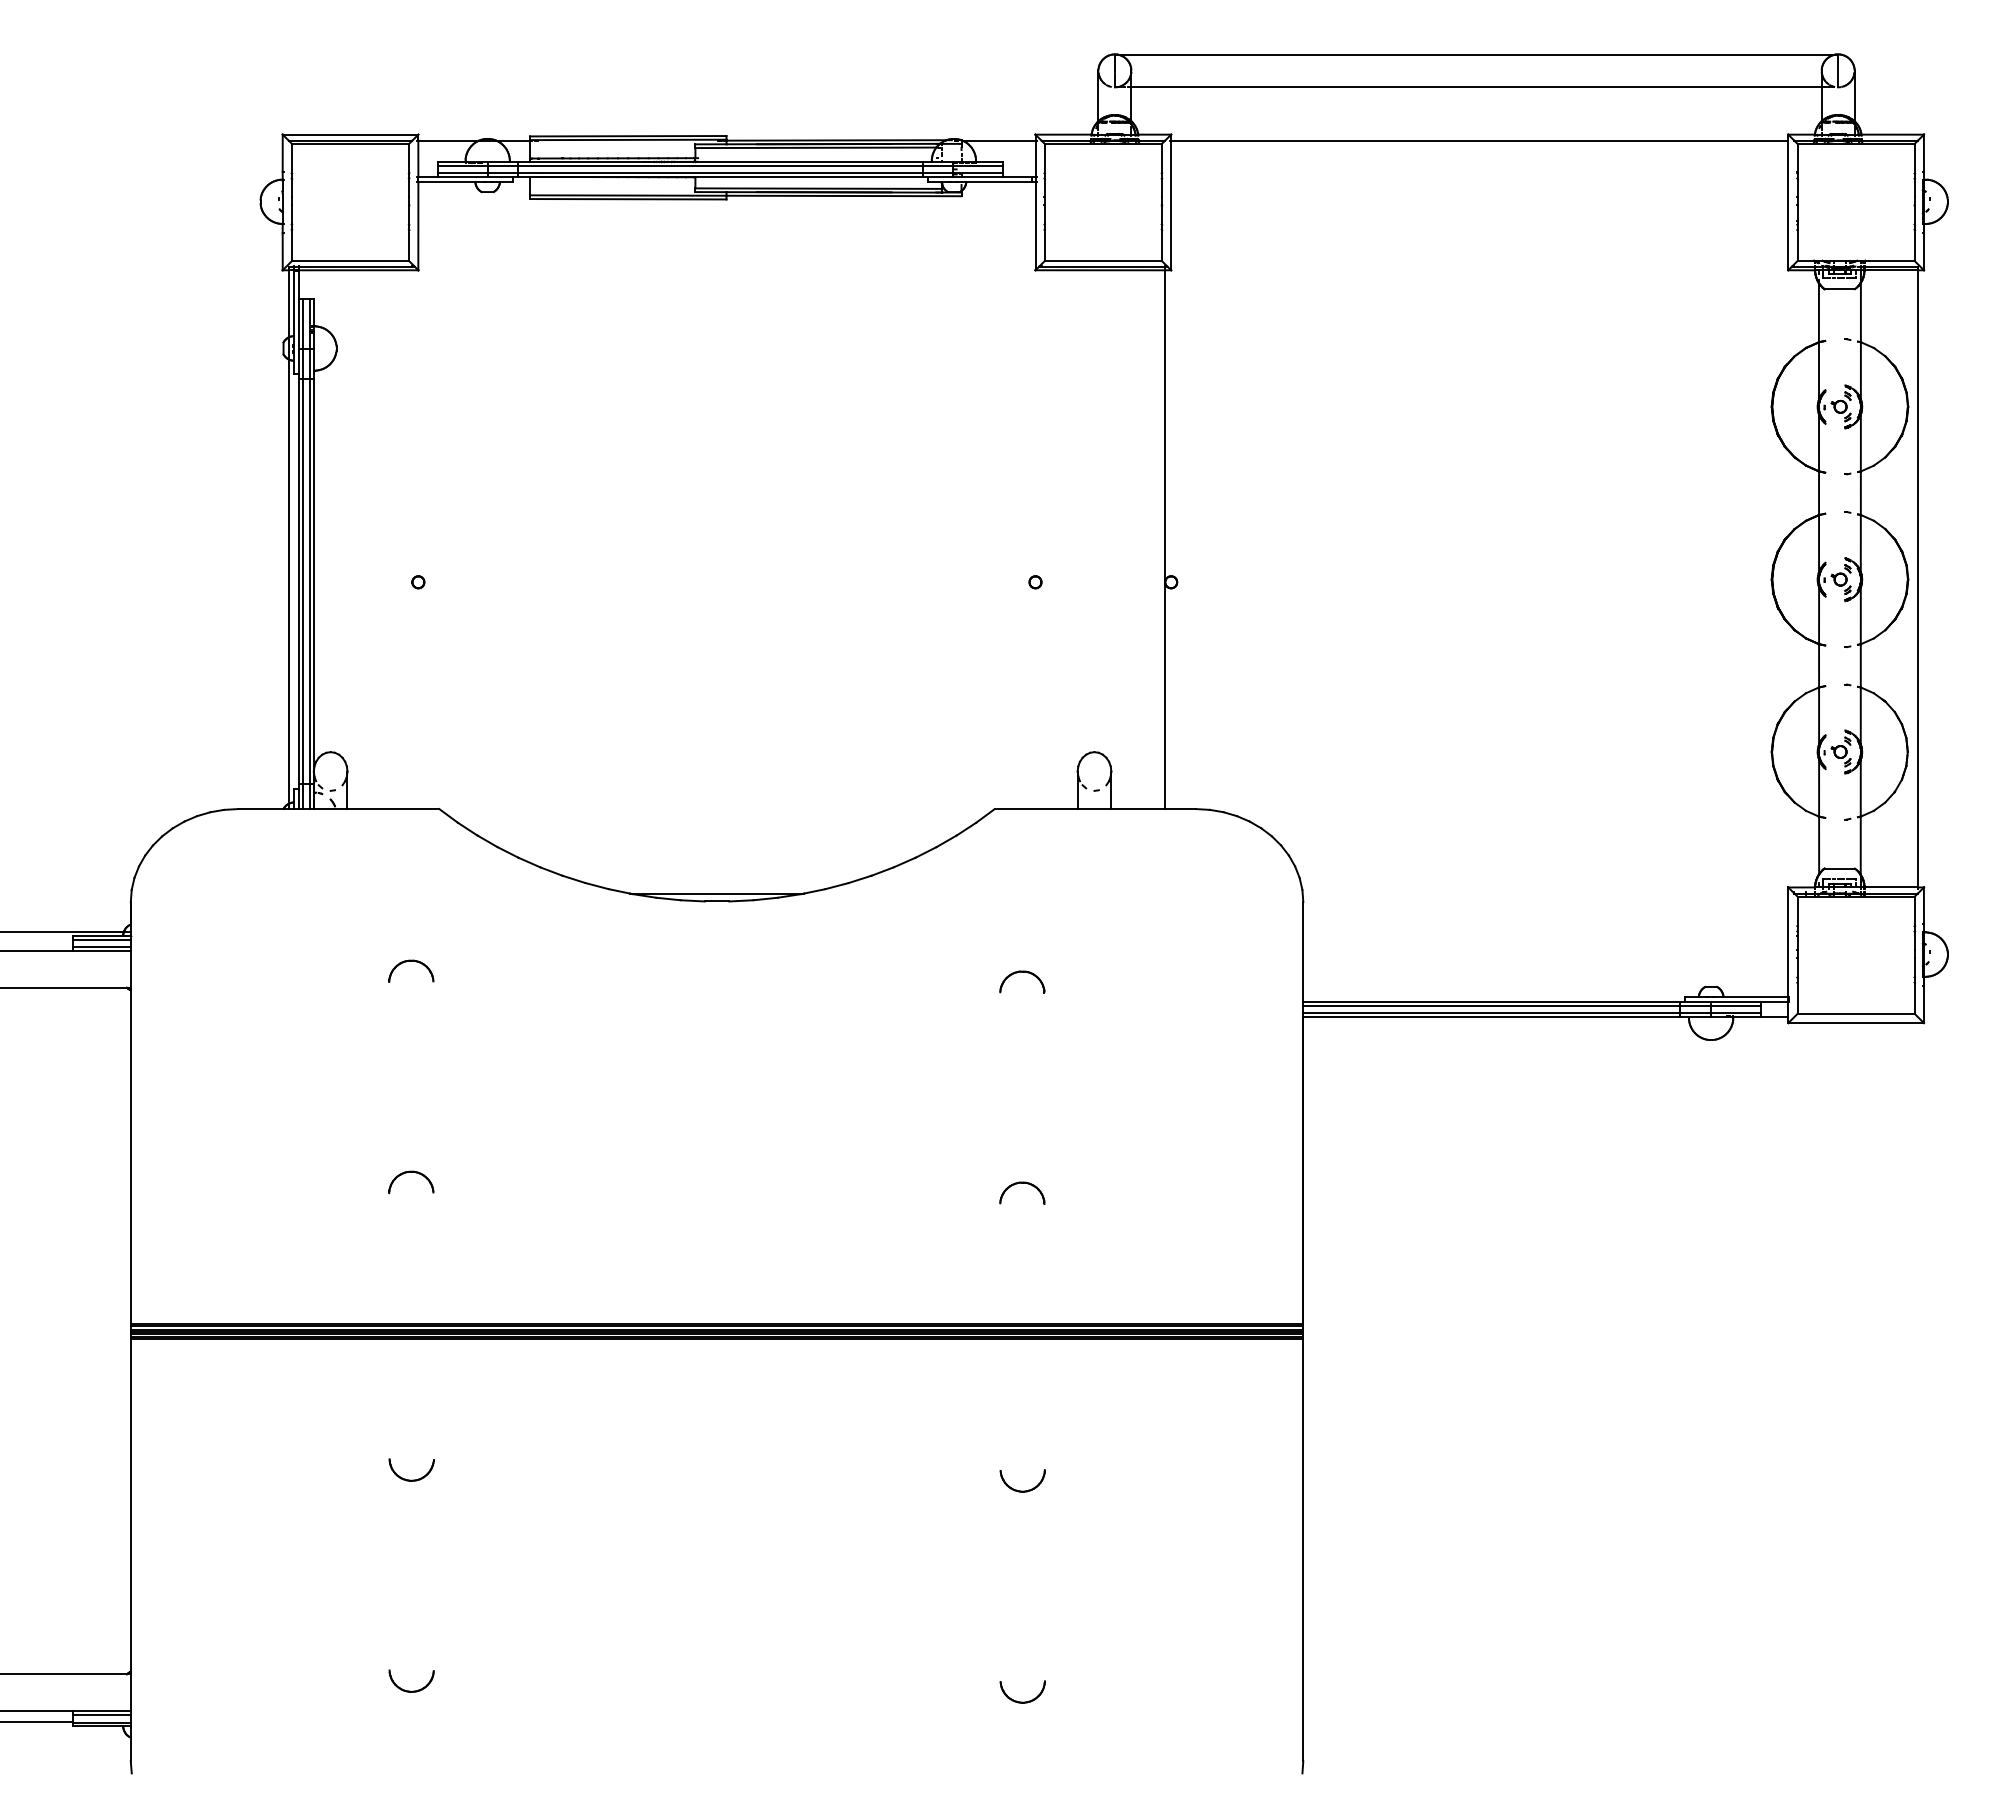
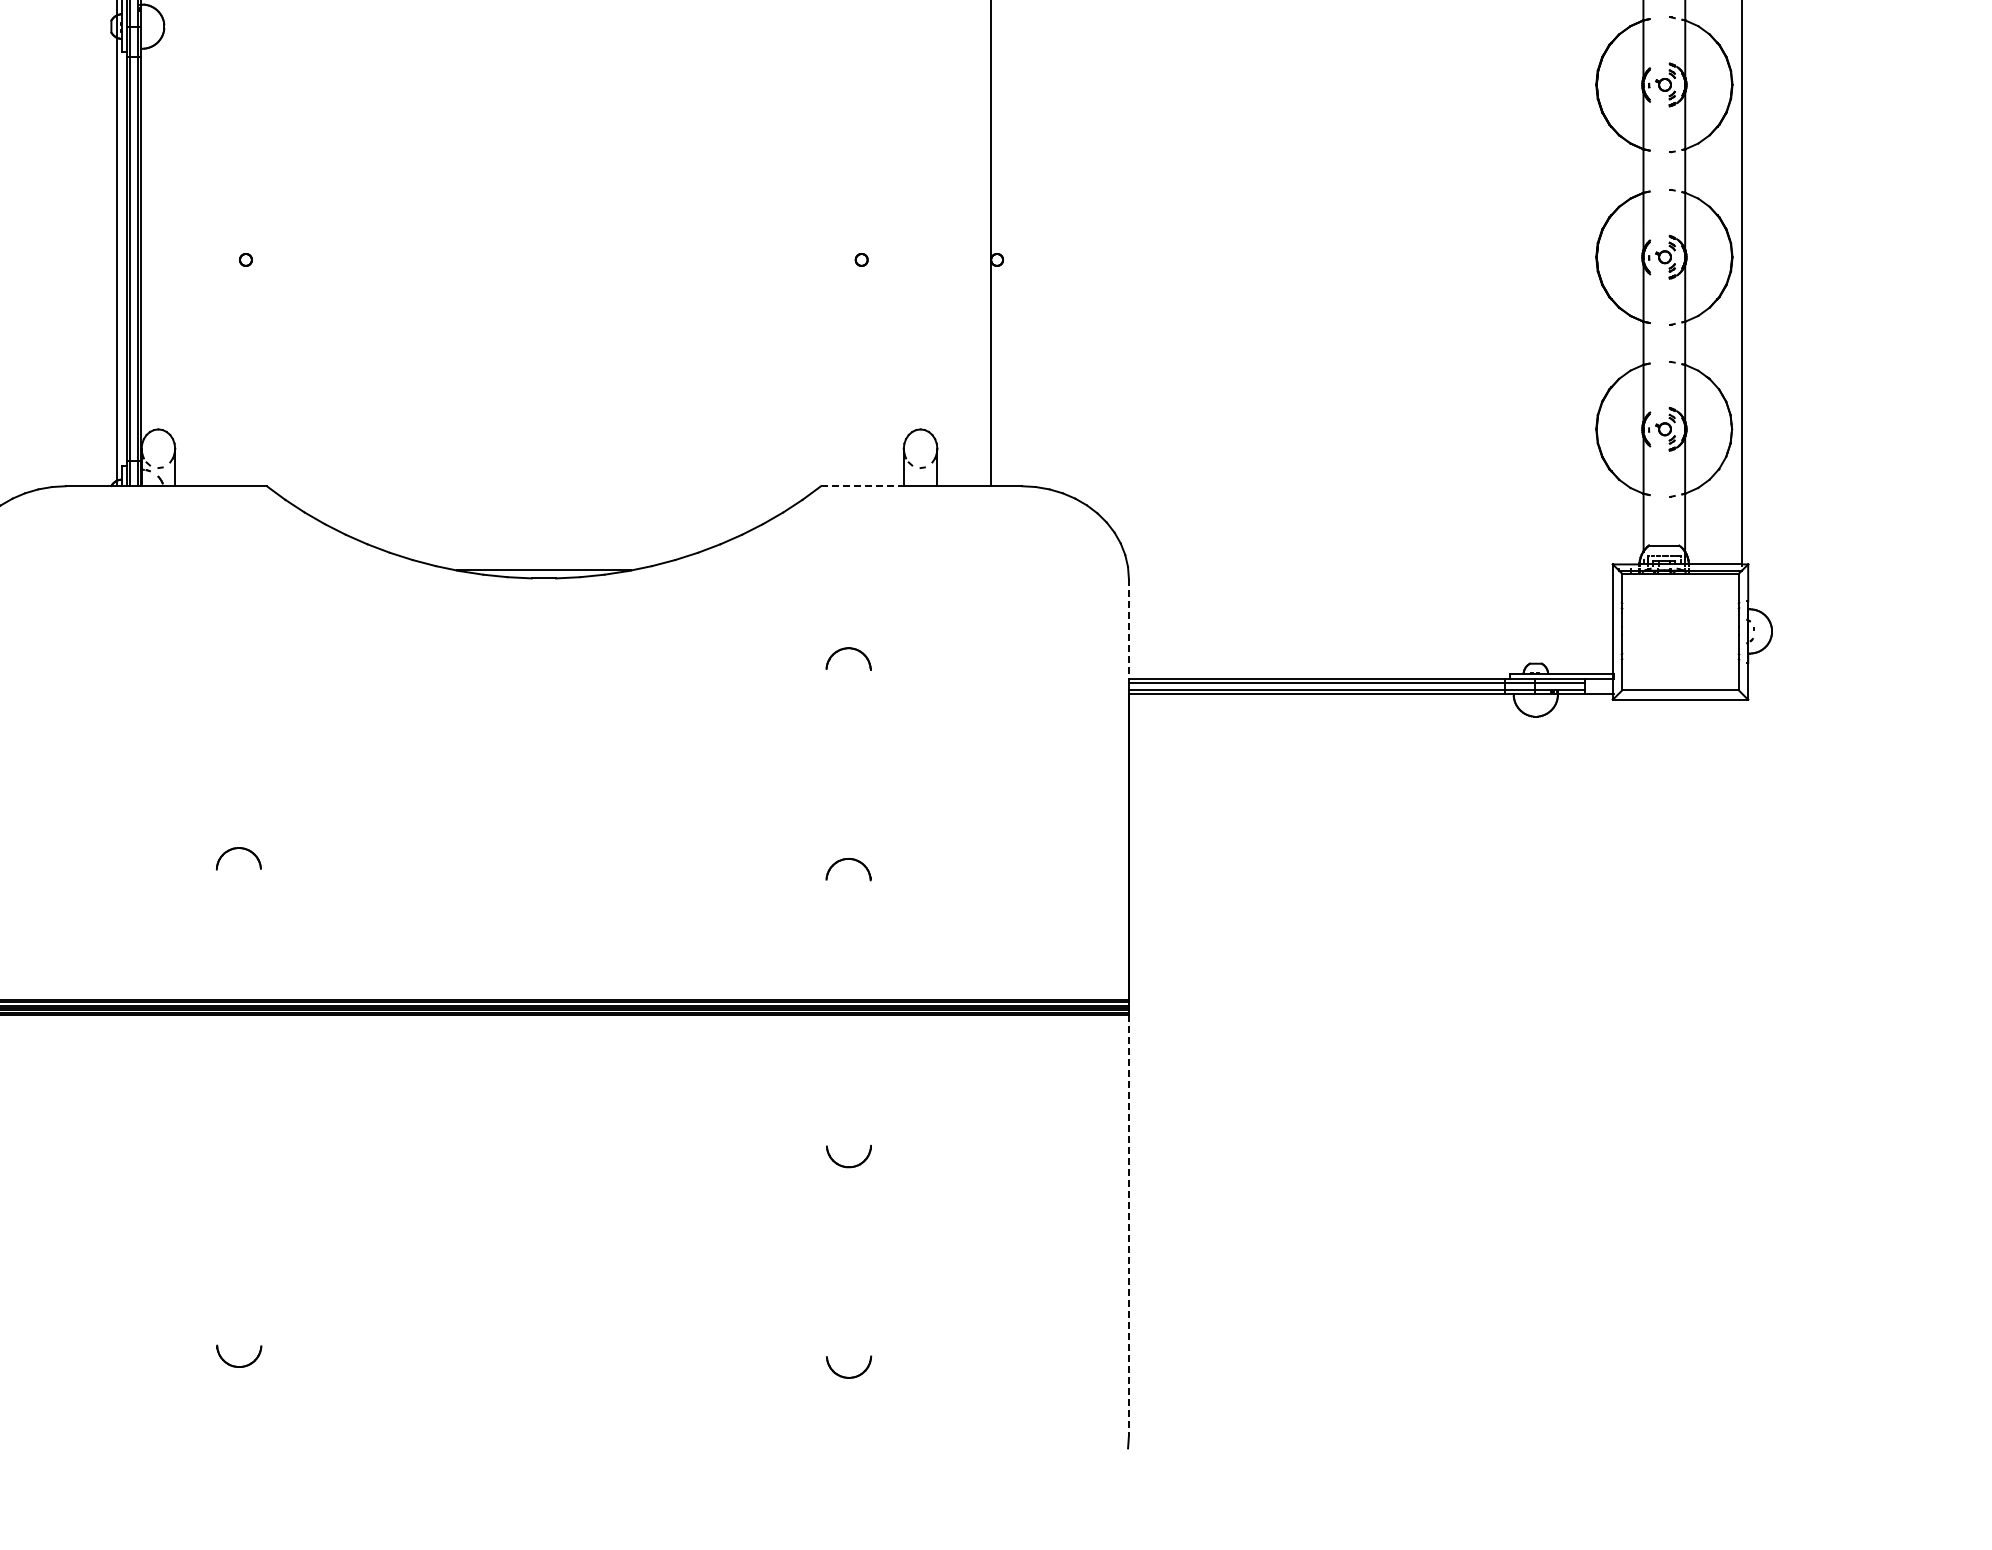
line: (1036, 809) -> (862, 486), solid -> dashed
line: (1303, 952) -> (1129, 629), solid -> dashed
part: (411, 961) -> (239, 638), removed
part: (411, 1479) -> (239, 1155), removed
line: (1303, 1550) -> (1129, 1226), solid -> dashed

